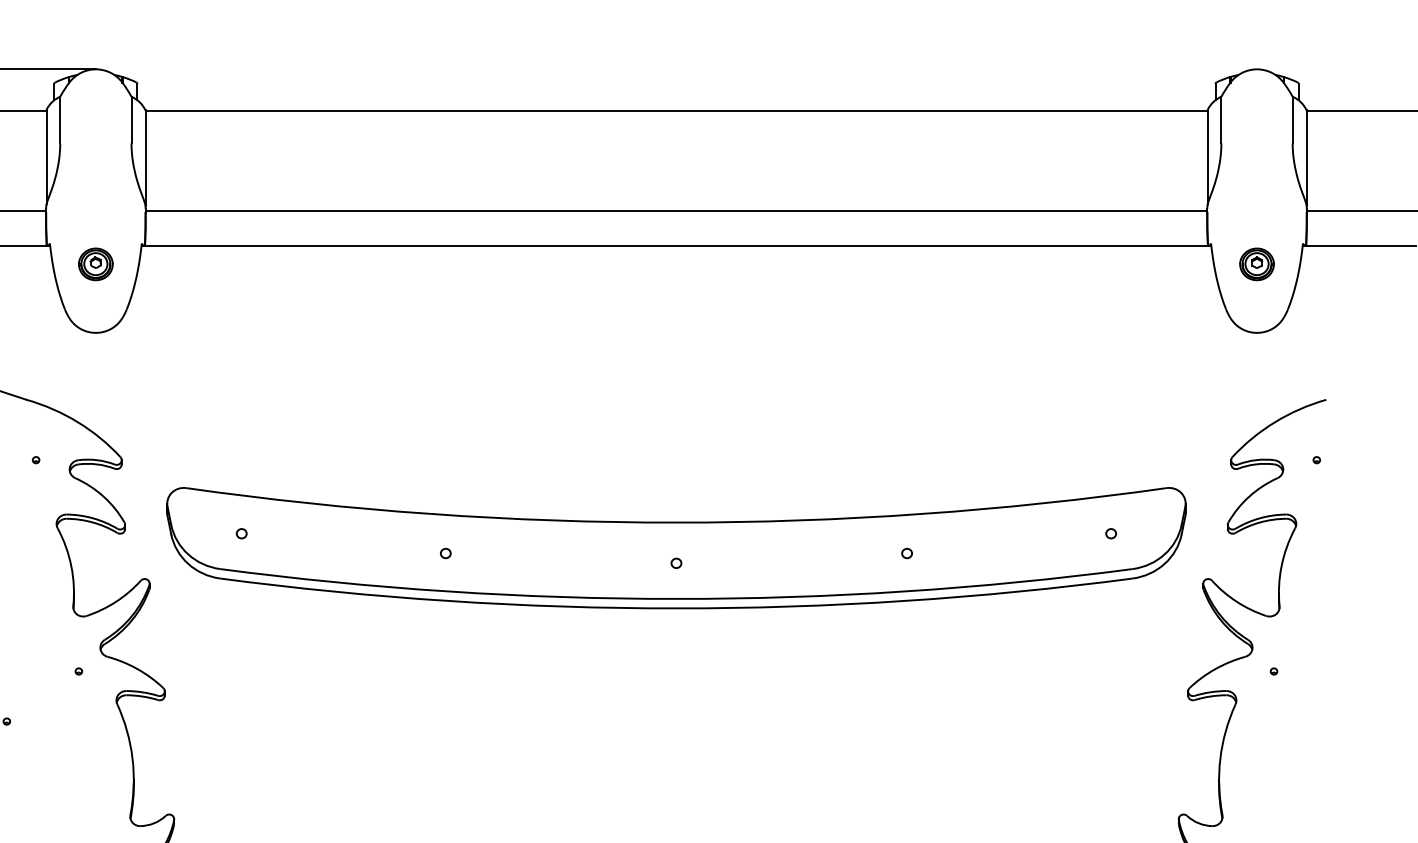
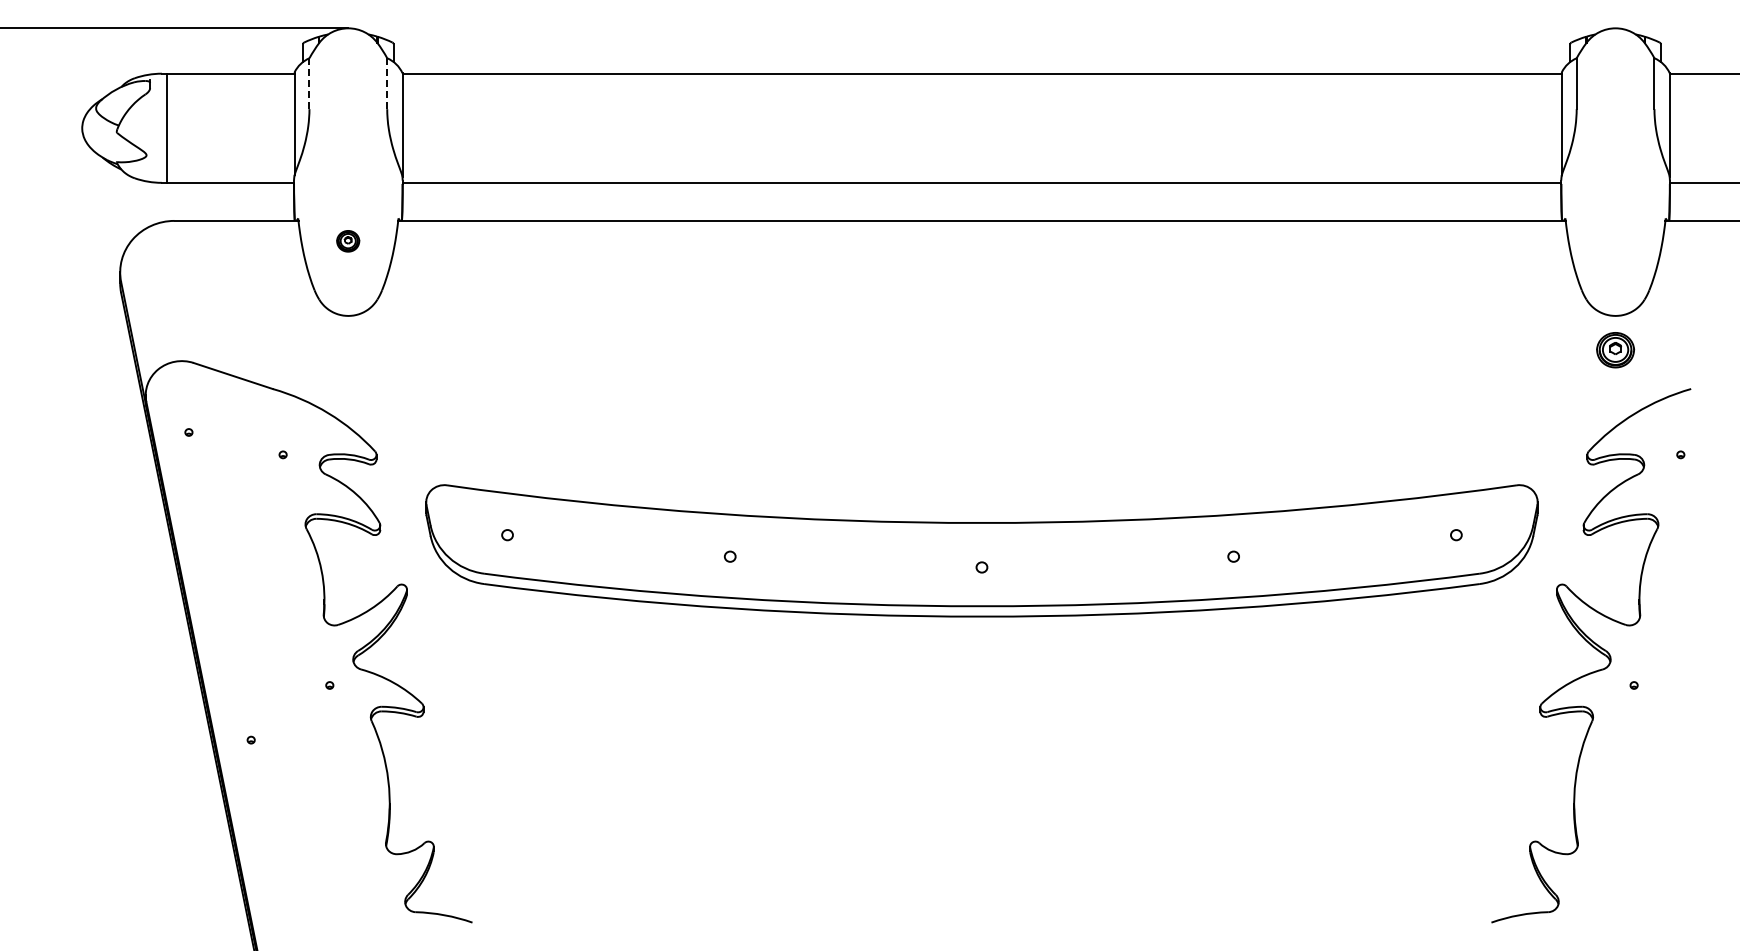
line: (60, 119) -> (309, 83), solid -> dashed
line: (131, 120) -> (387, 84), solid -> dashed
part: (95, 264) -> (347, 241), size x0.6
part: (1256, 264) -> (1615, 350), moved

